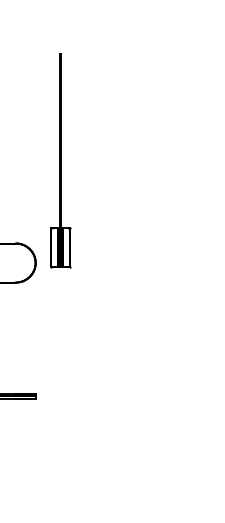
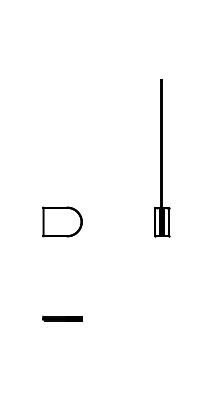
part: (61, 160) -> (162, 158), moved

